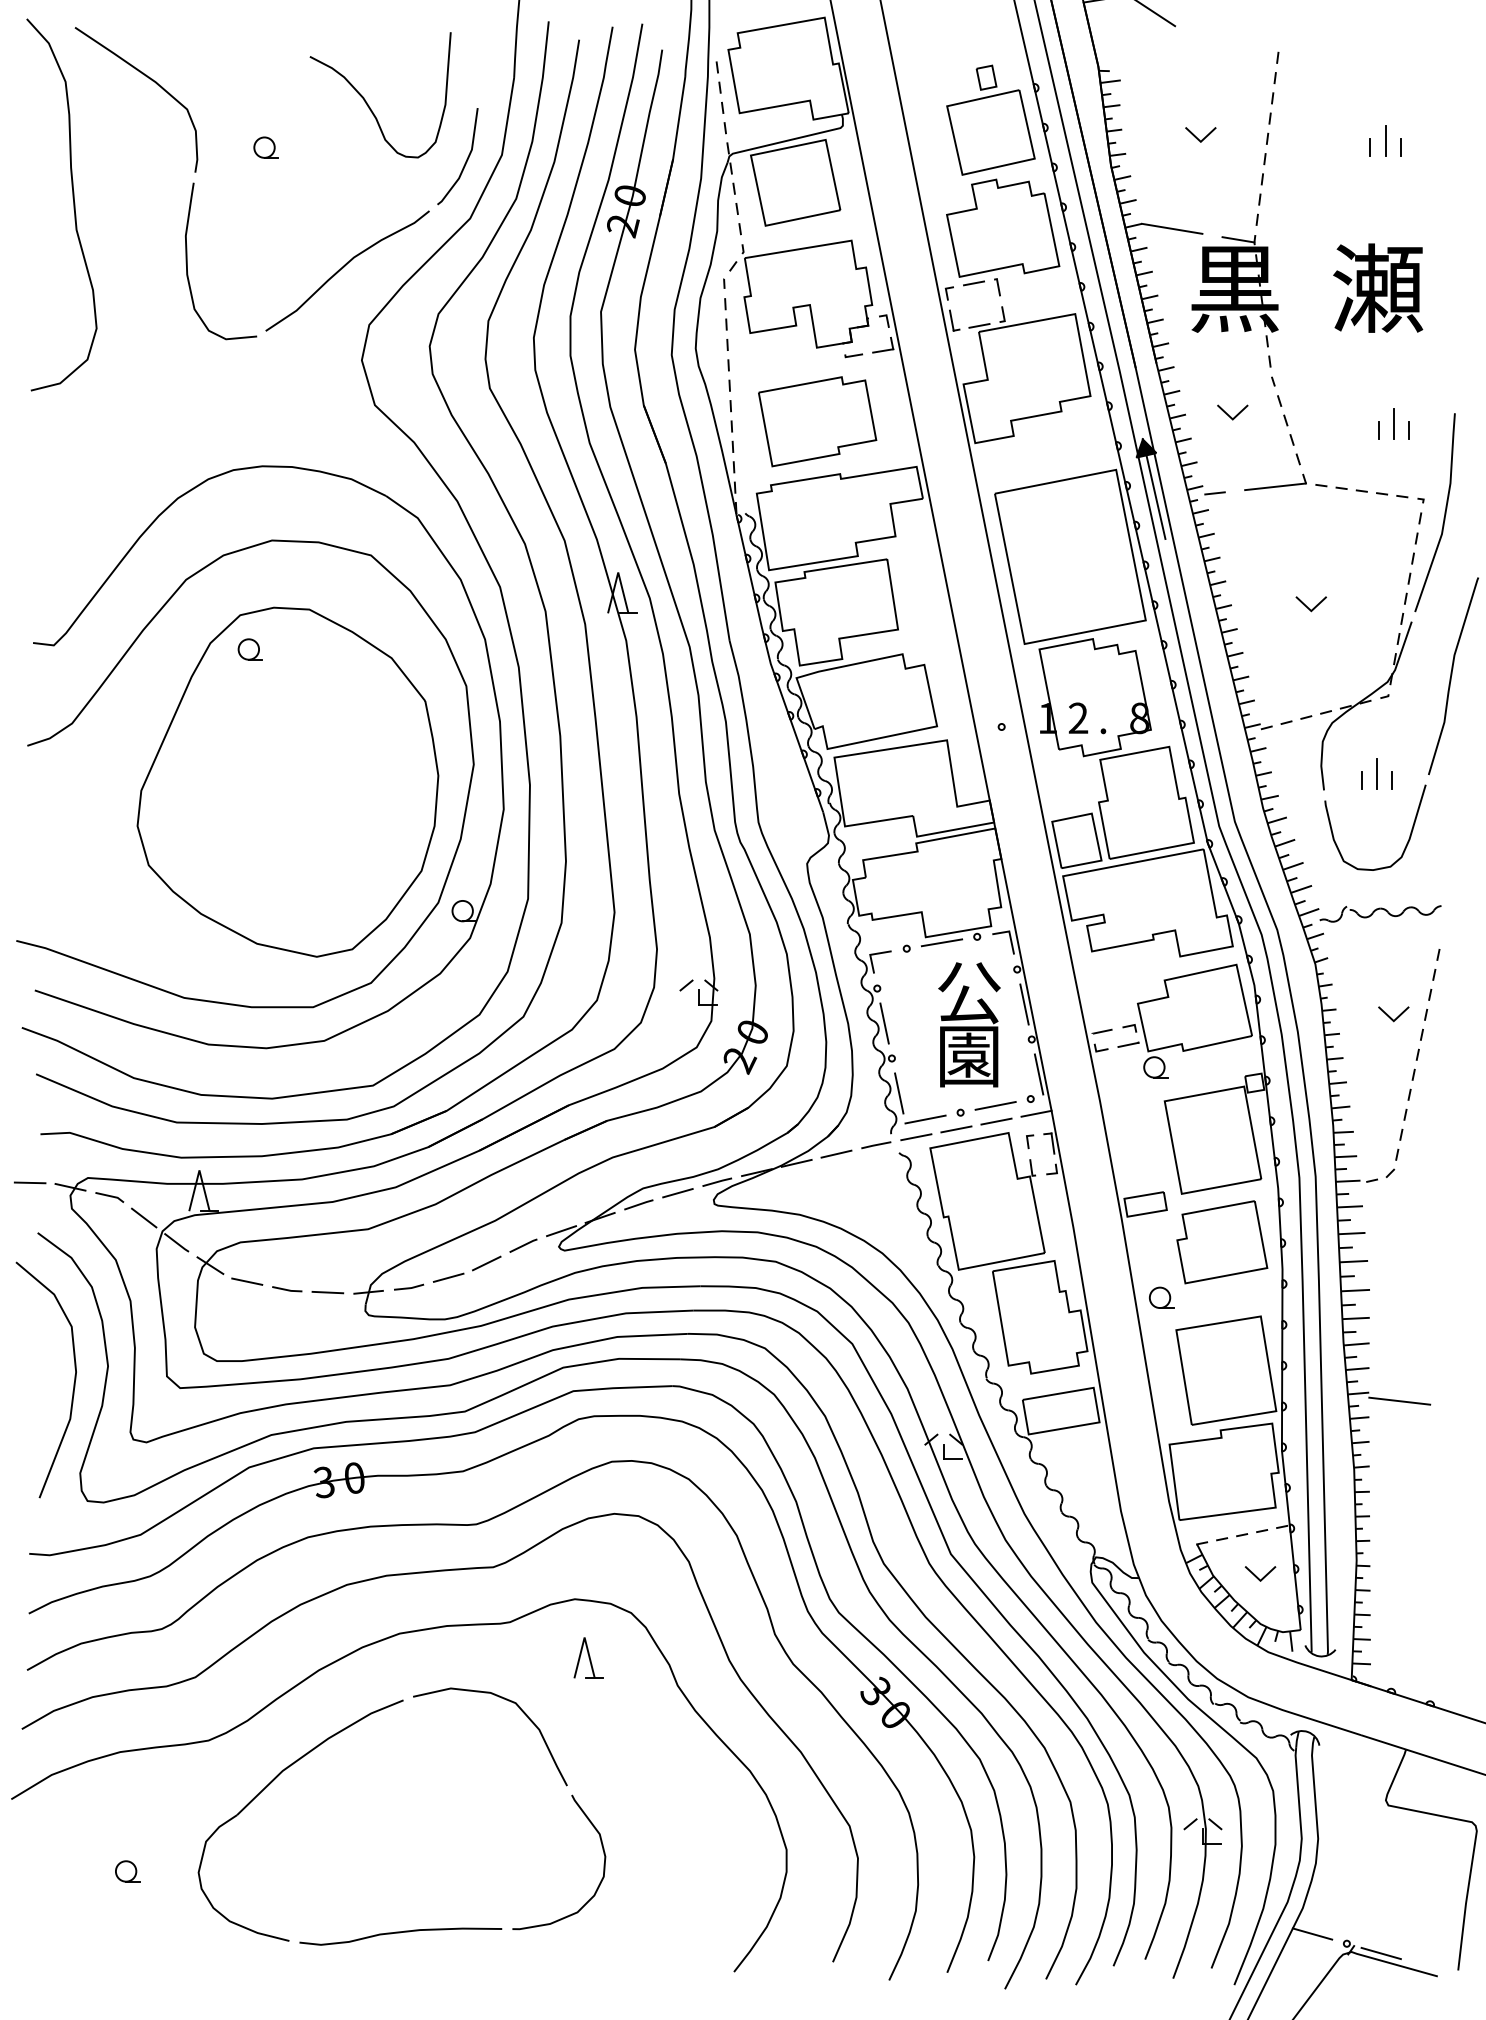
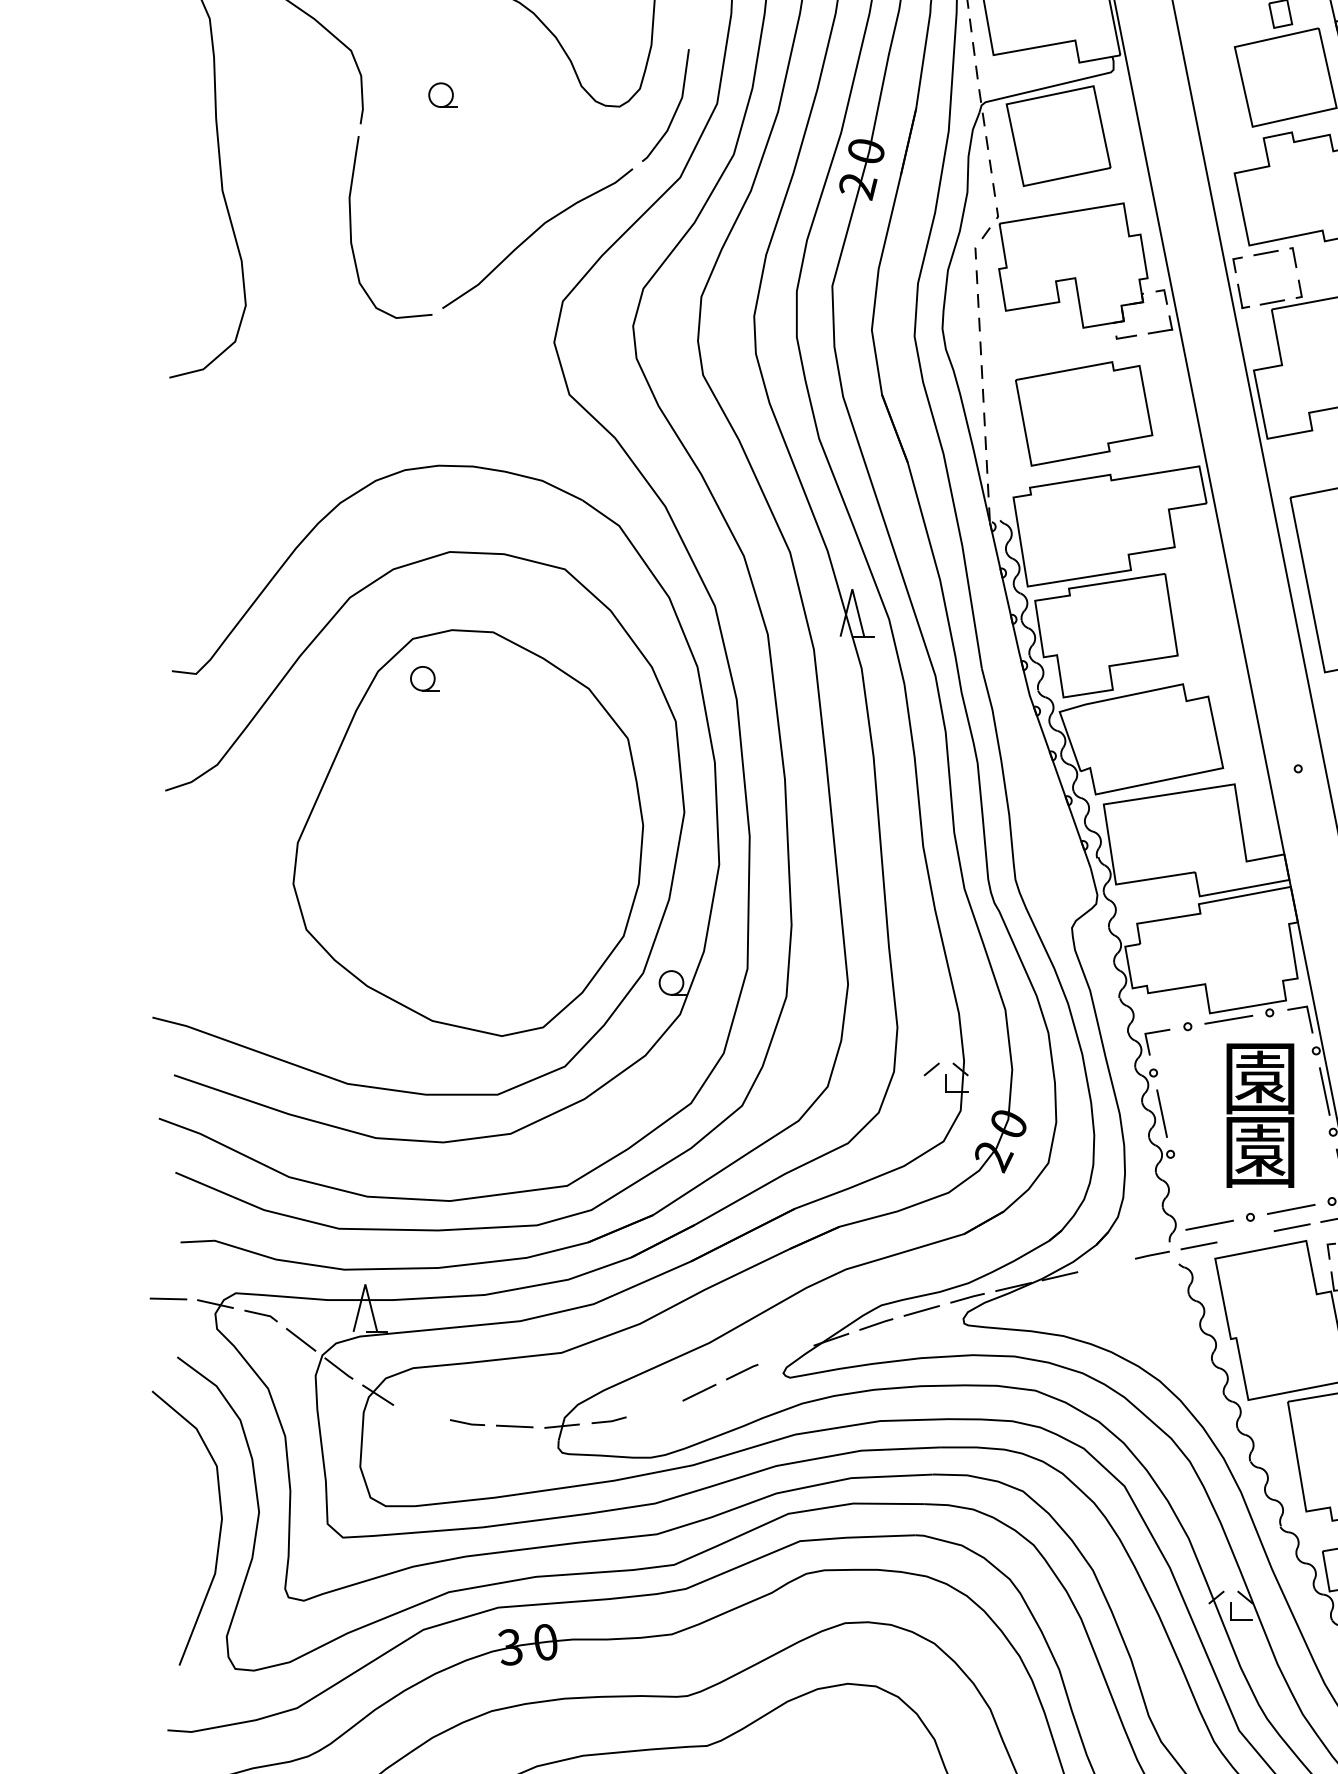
text: (969, 993) -> (1260, 1078), 公 -> 園
line: (899, 1093) -> (1179, 1195), removed
line: (956, 1129) -> (1245, 1236), removed
line: (836, 1153) -> (1106, 1264), removed
line: (561, 1231) -> (786, 1355), removed
line: (448, 1277) -> (654, 1408), removed
line: (247, 1281) -> (421, 1413), removed

